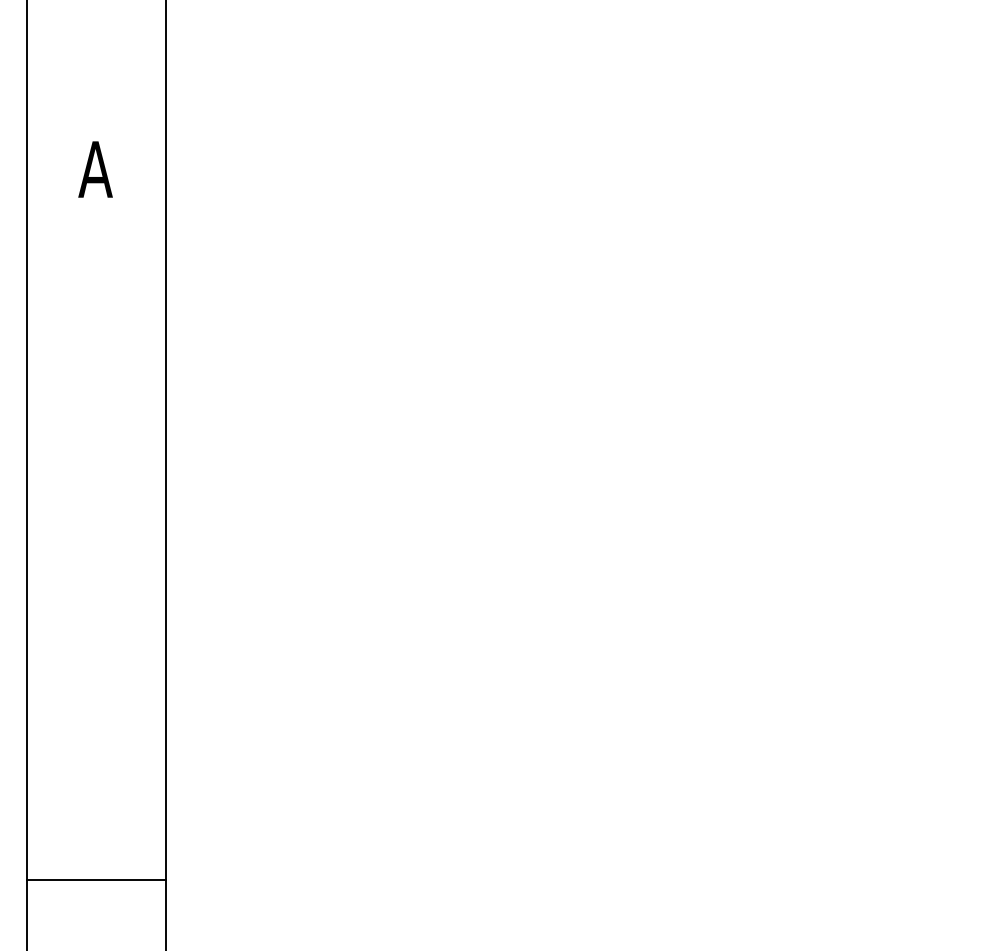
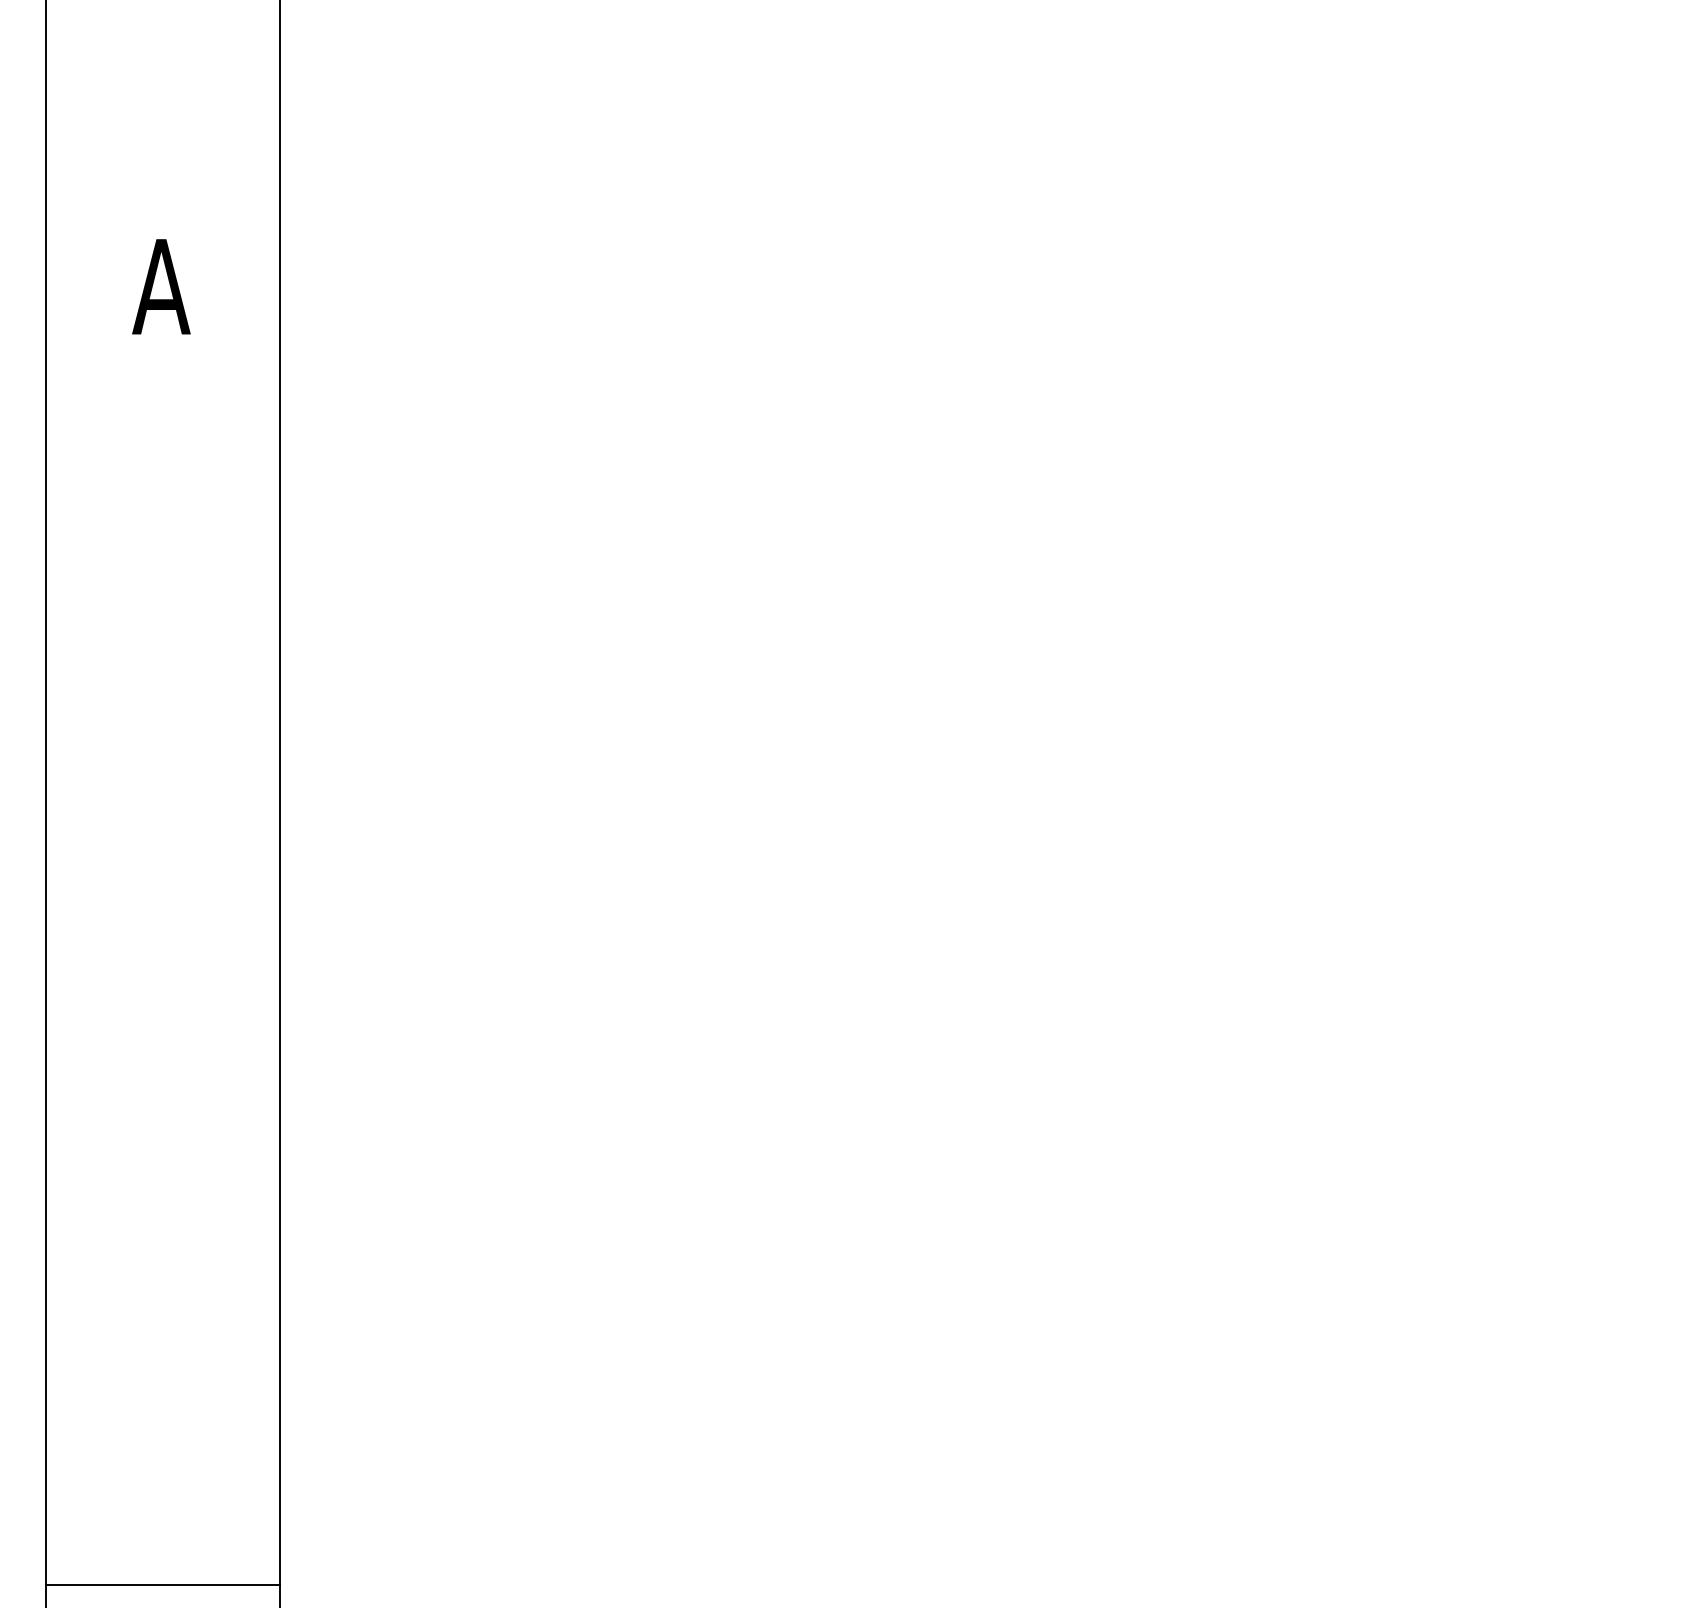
line: (96, 879) -> (162, 1584), moved

